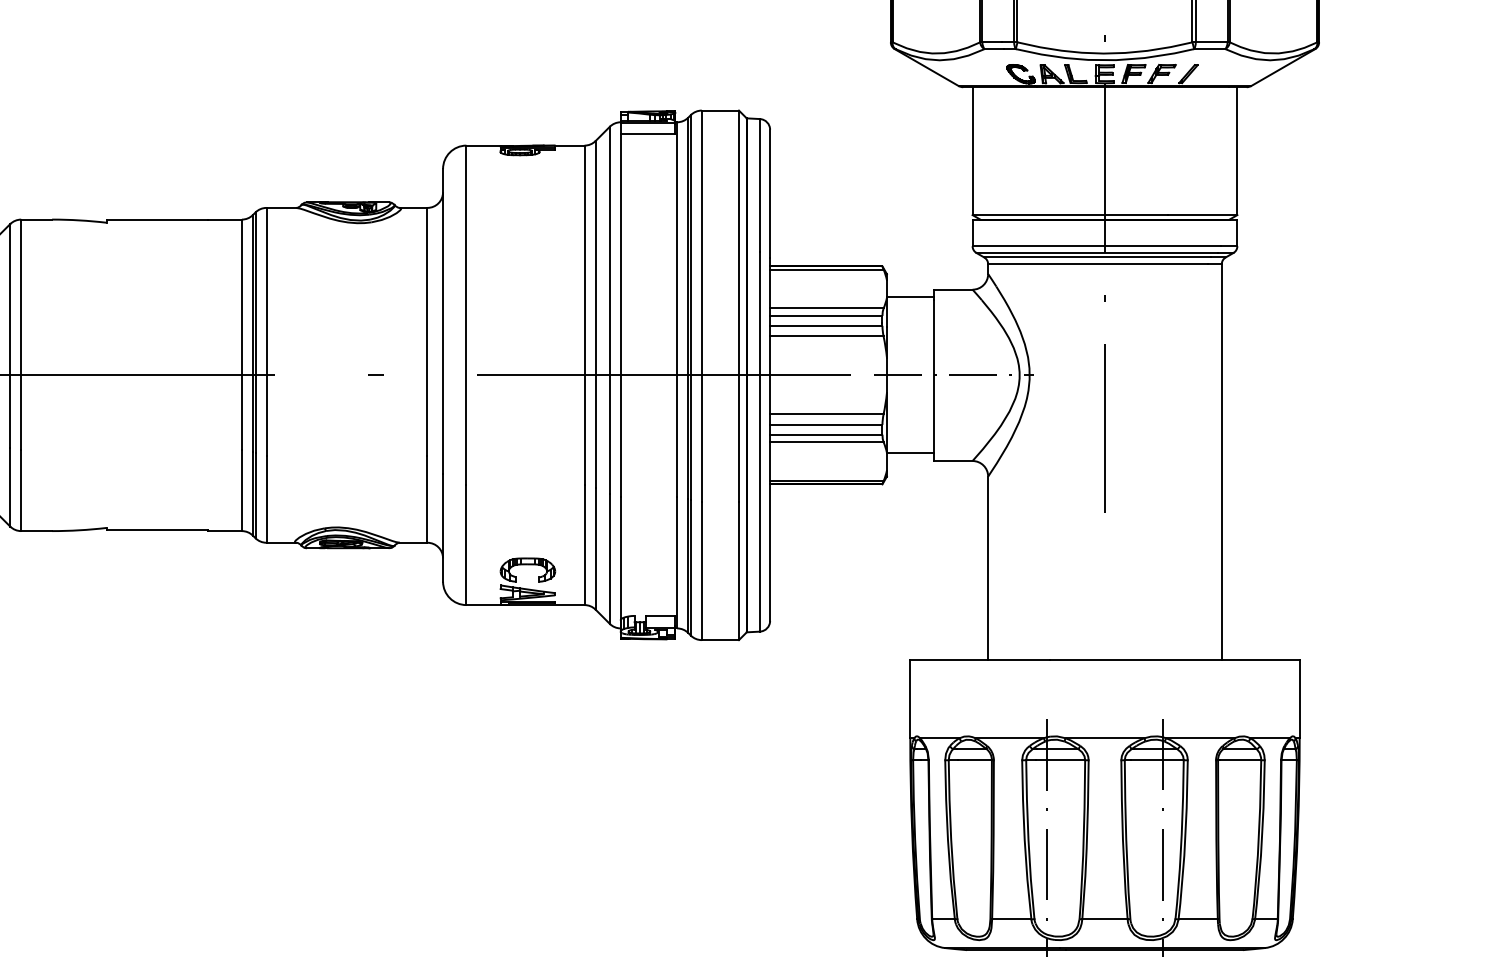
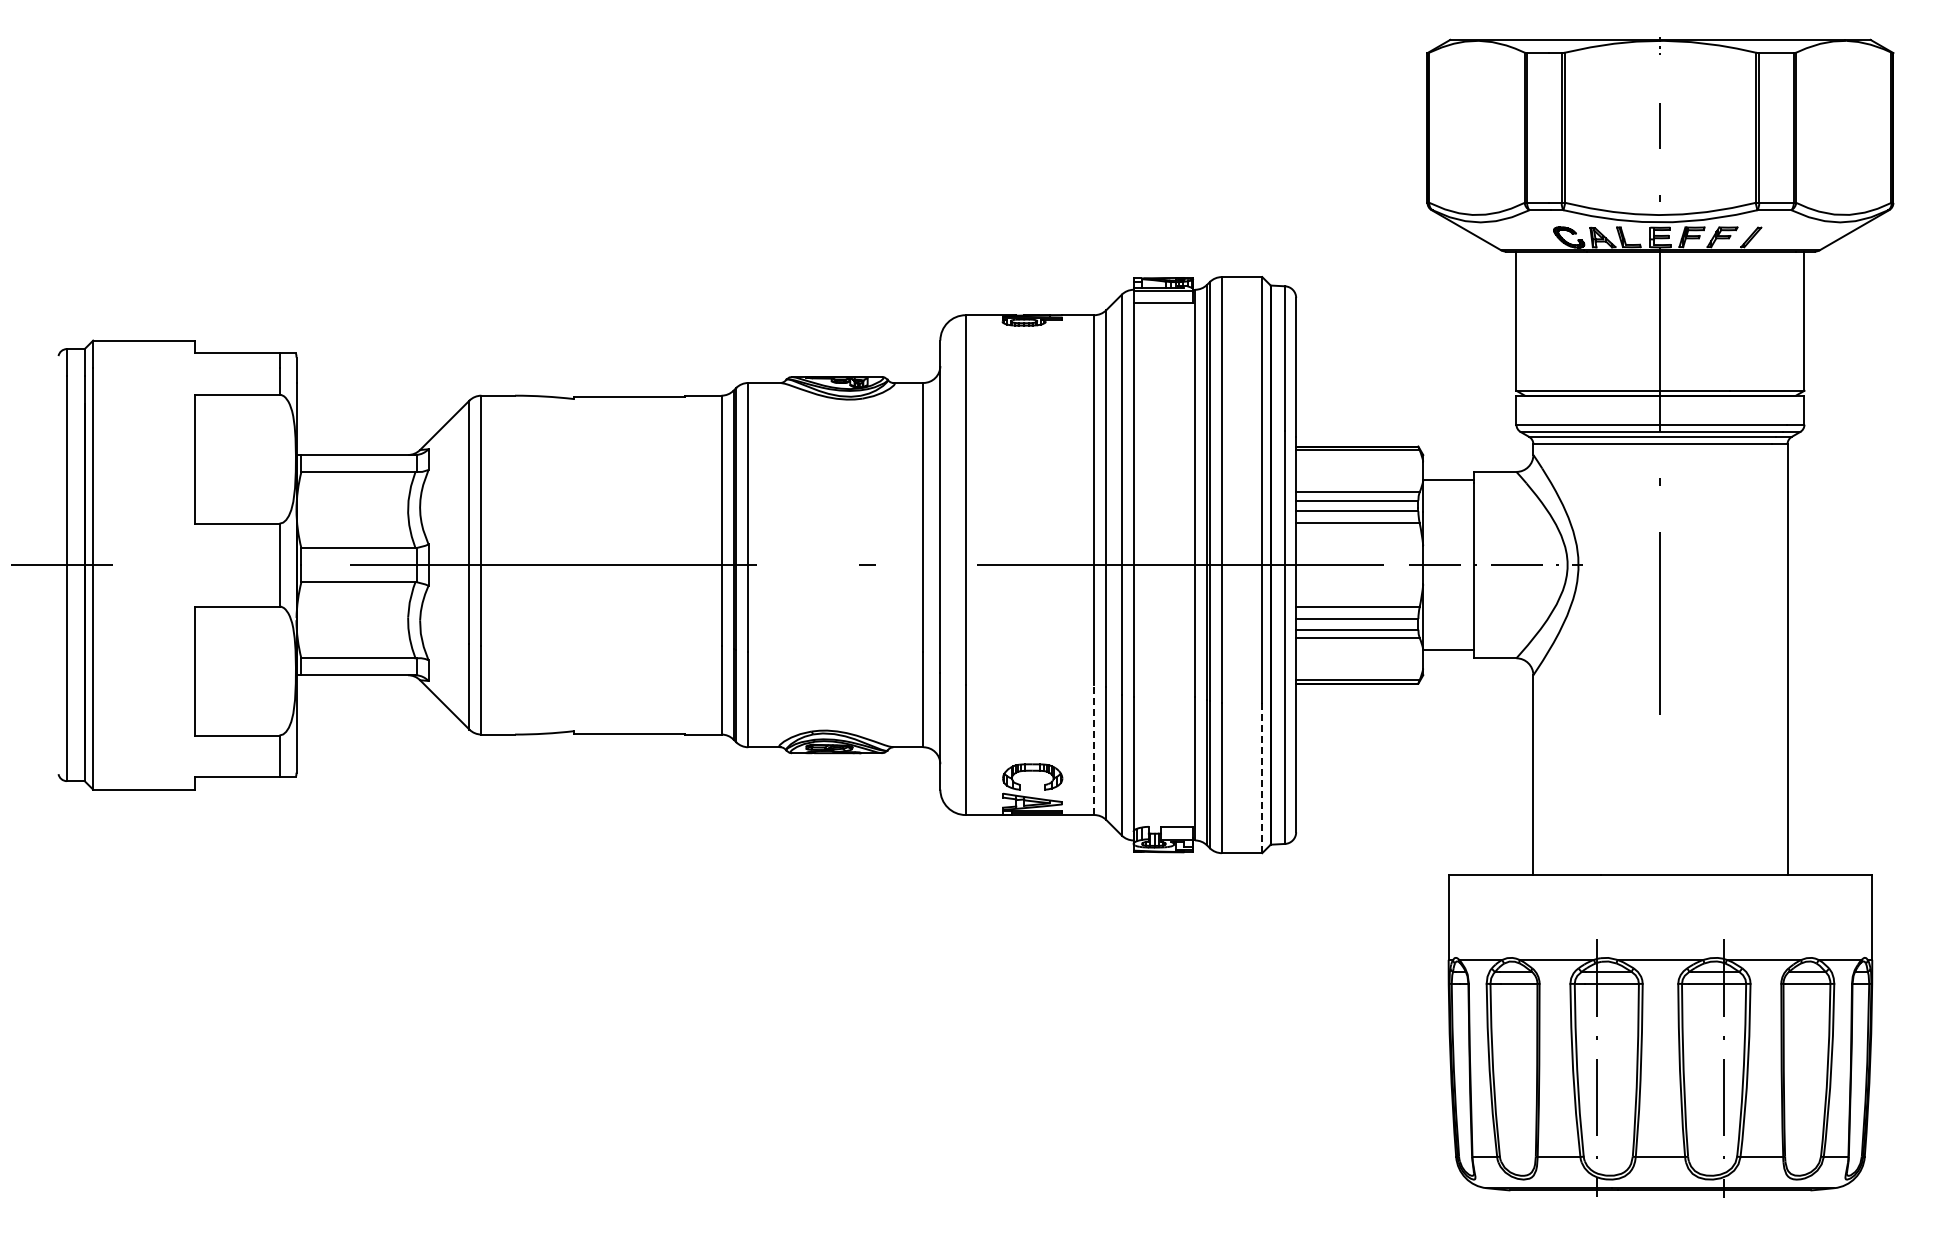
line: (584, 544) -> (1094, 749), solid -> dashed
line: (739, 571) -> (1262, 778), solid -> dashed

